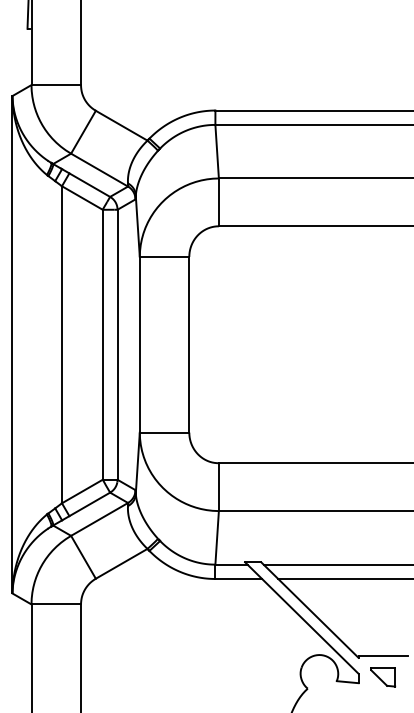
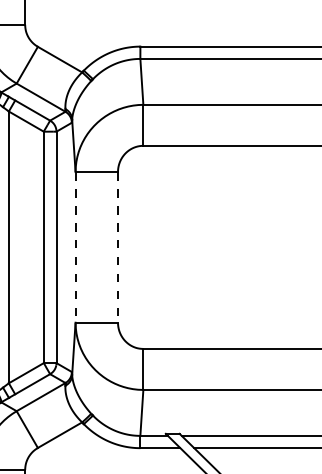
line: (139, 344) -> (75, 247), solid -> dashed
line: (189, 344) -> (118, 247), solid -> dashed

